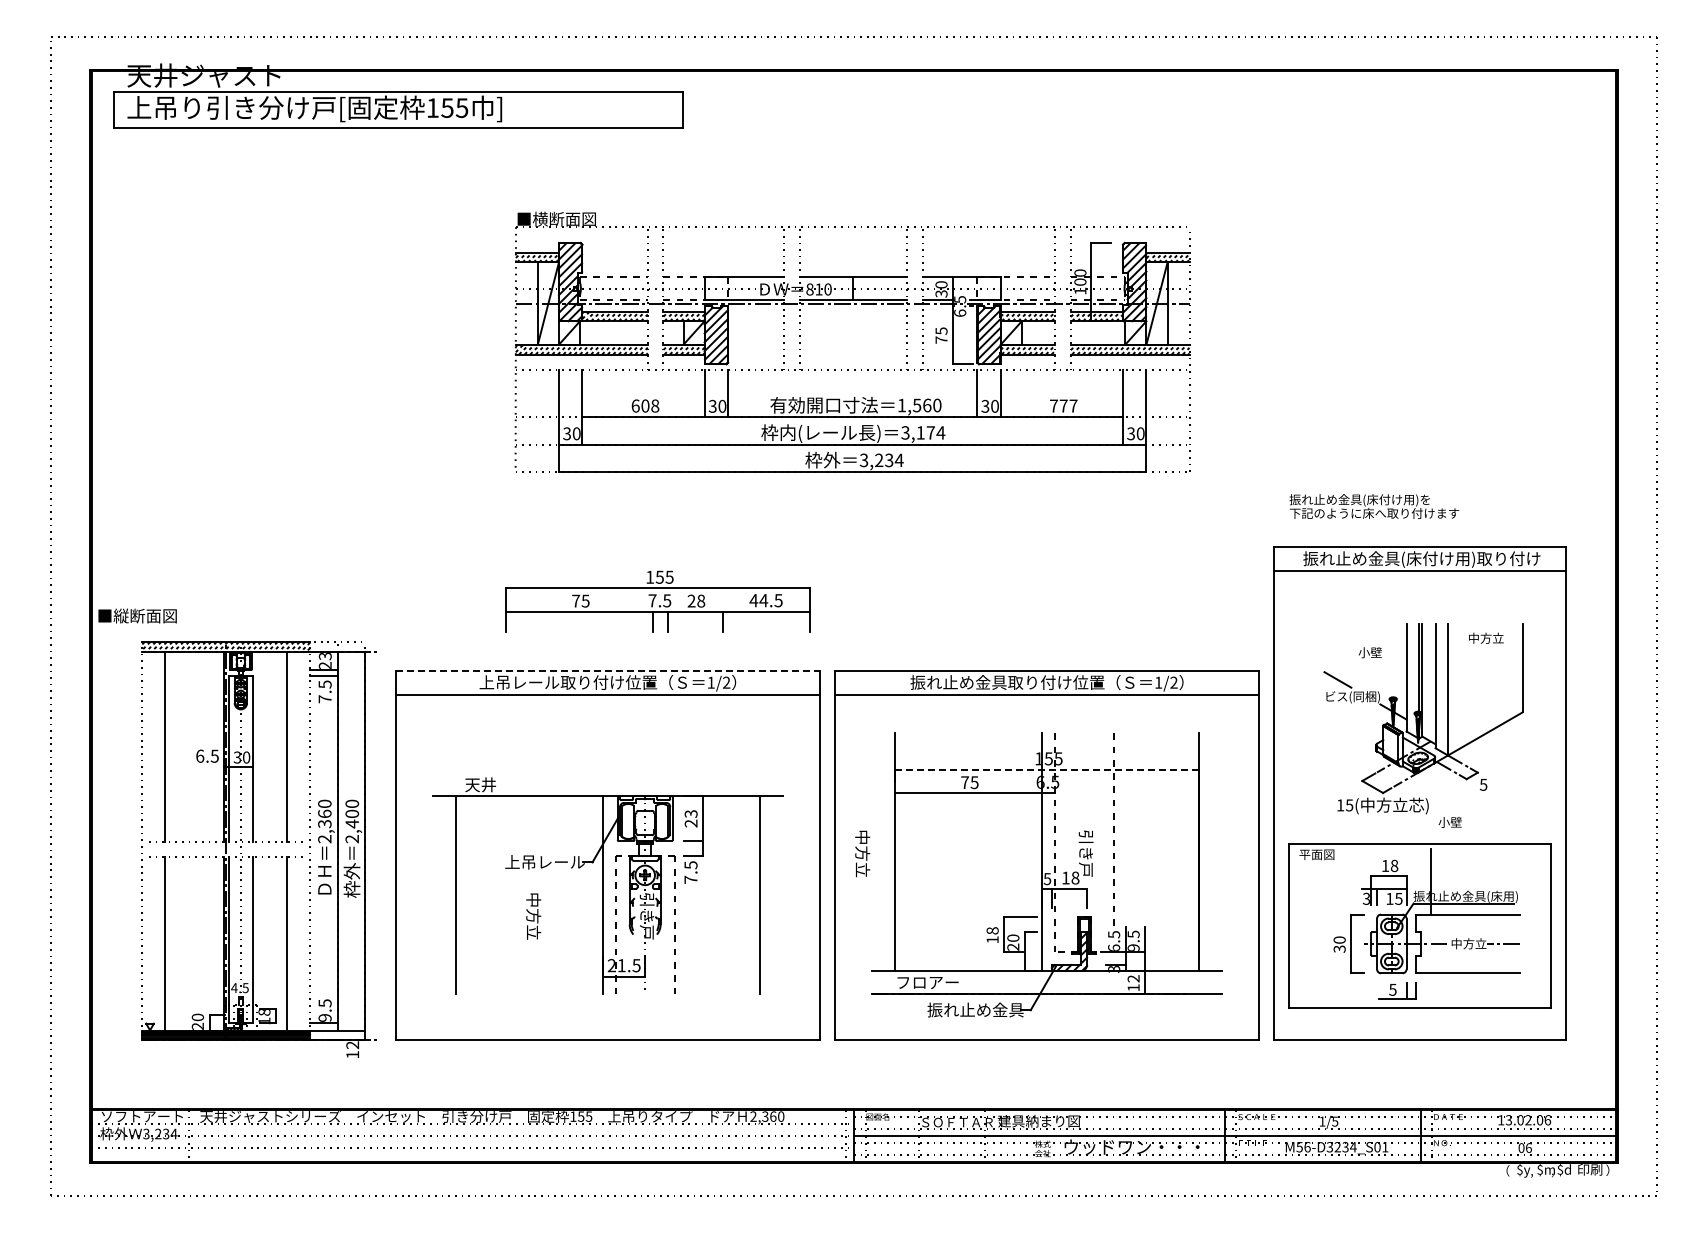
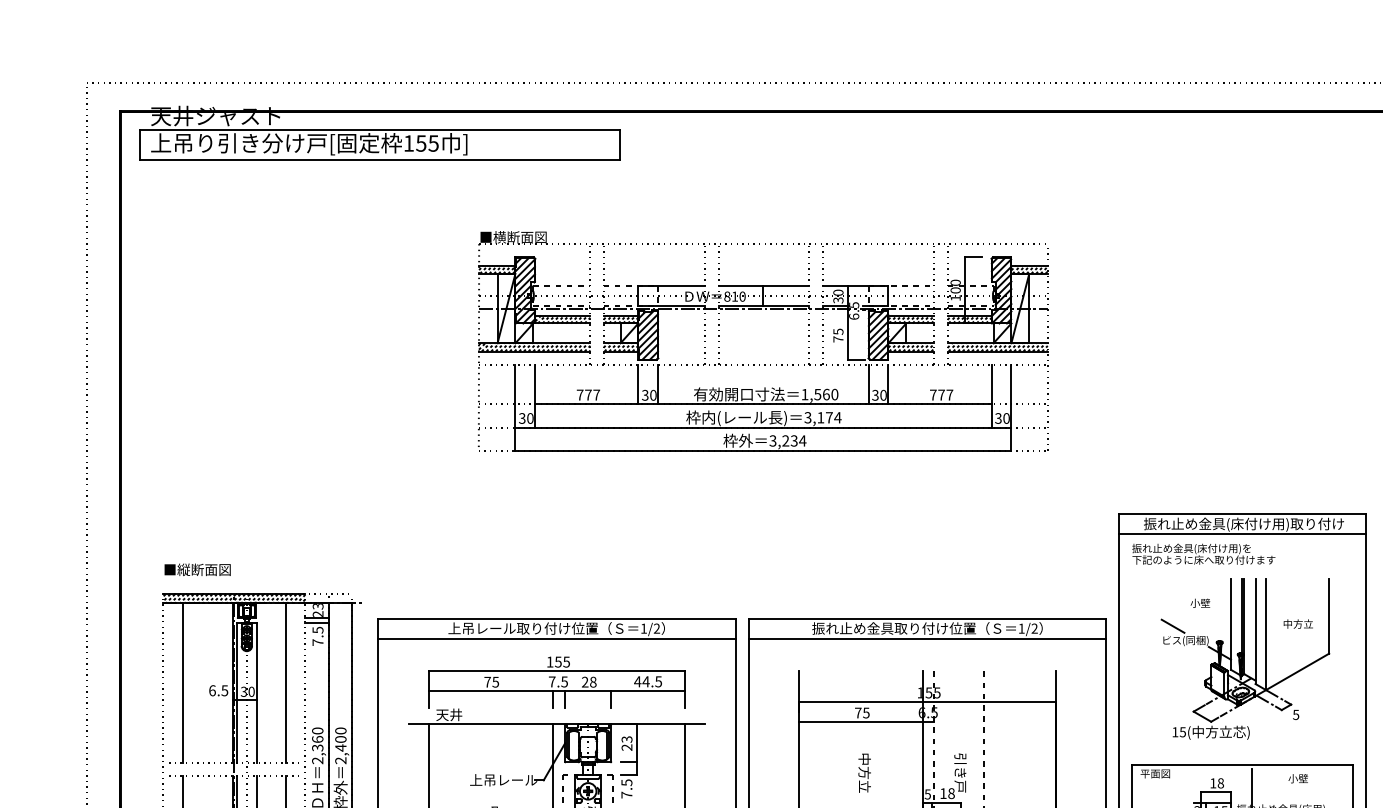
text: (645, 405) -> (588, 394), 608 -> 777
text: (1374, 506) -> (1203, 554), moved
part: (657, 601) -> (556, 682), moved
text: (137, 615) -> (197, 569), moved
text: (1486, 637) -> (1298, 623), moved
line: (608, 671) -> (557, 619), dashed -> solid
line: (1046, 769) -> (927, 701), dashed -> solid
text: (1449, 822) -> (1297, 778), moved
text: (862, 853) -> (864, 772), moved

